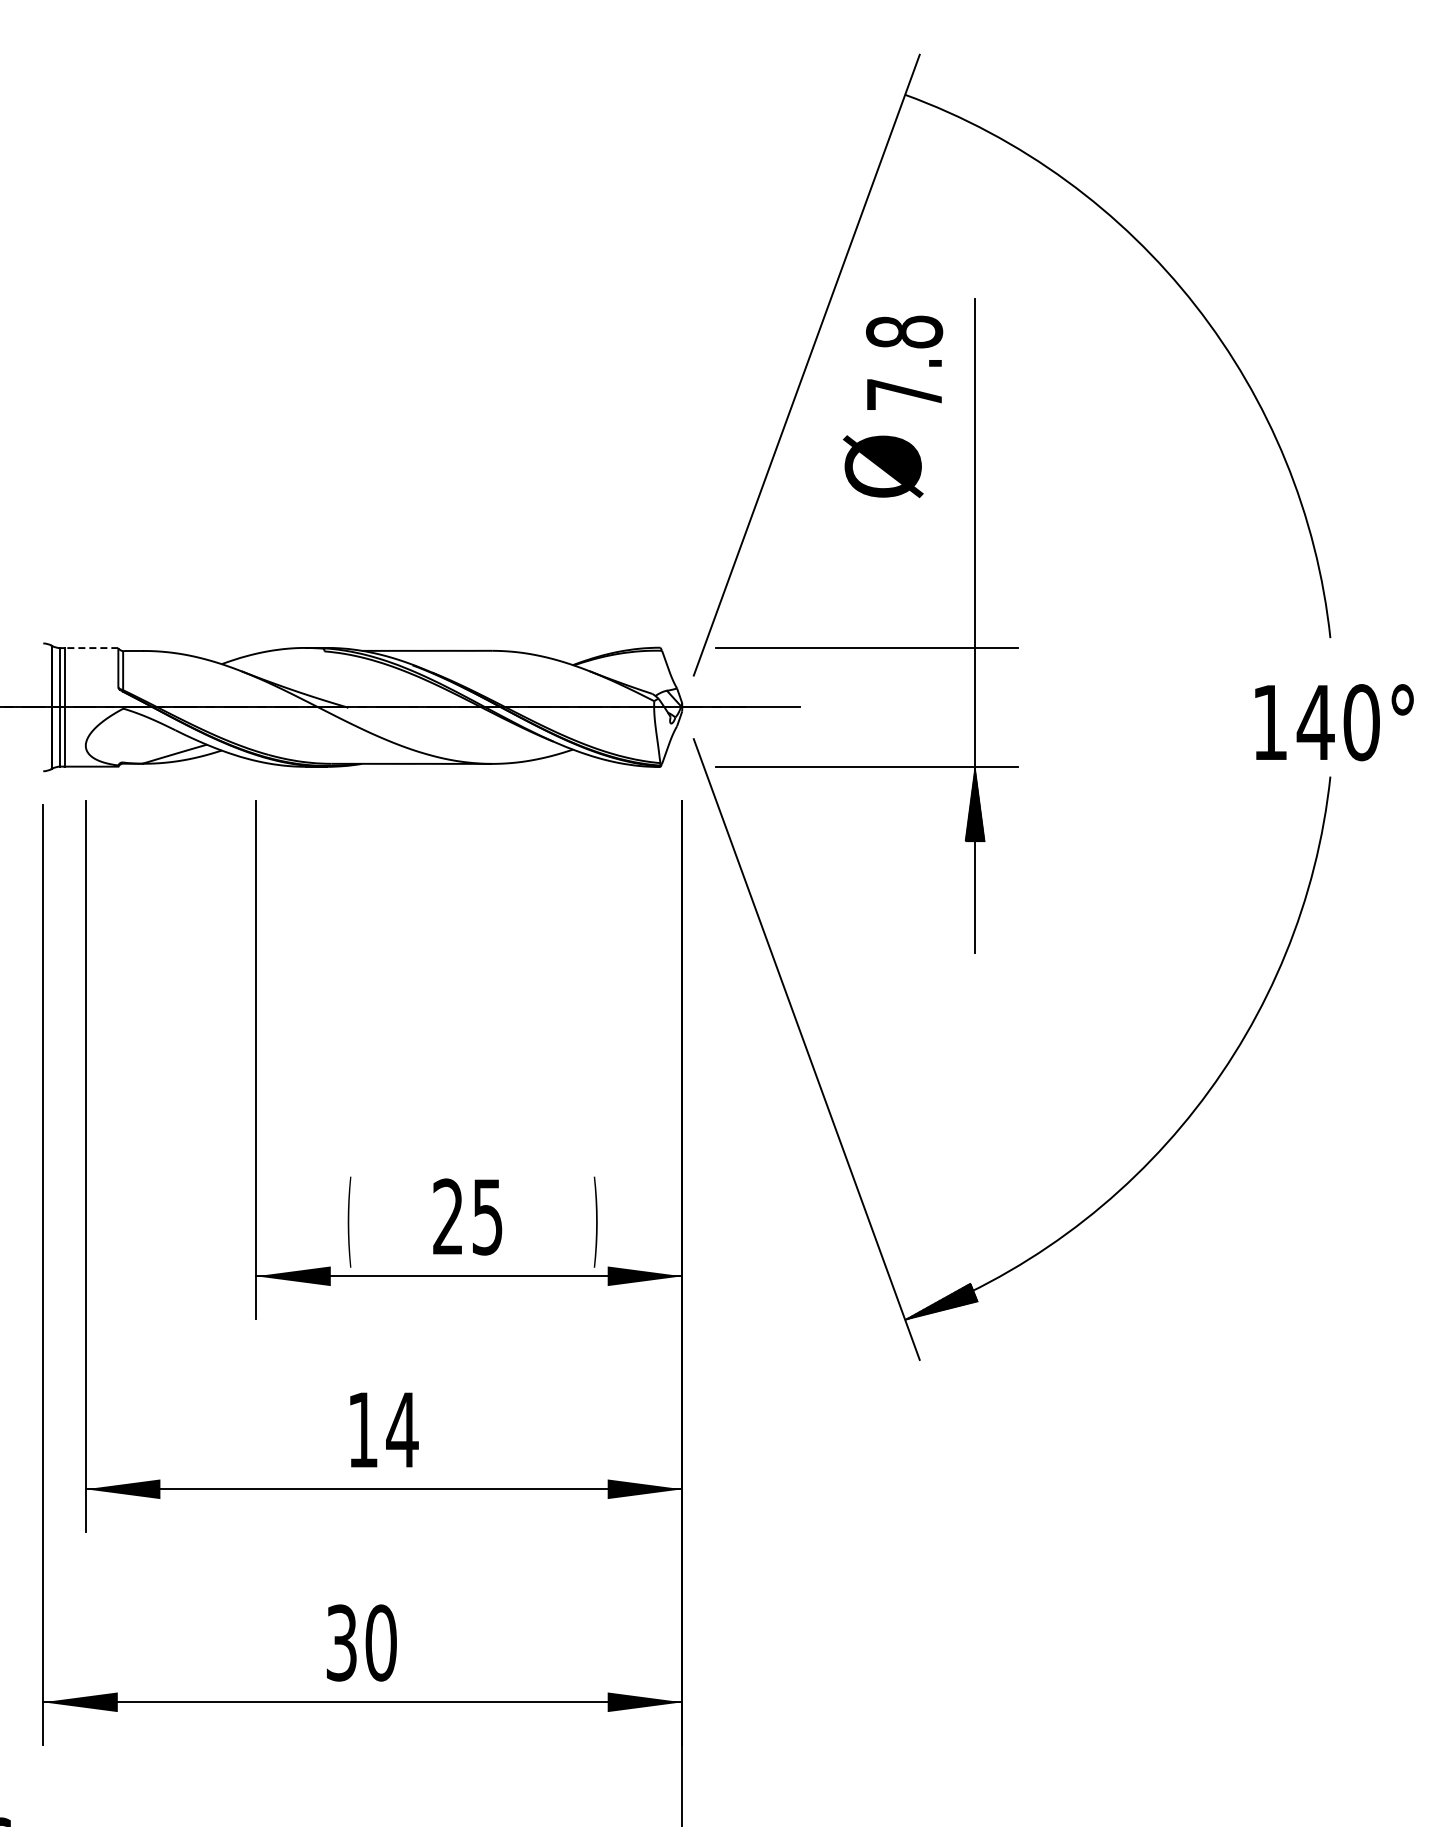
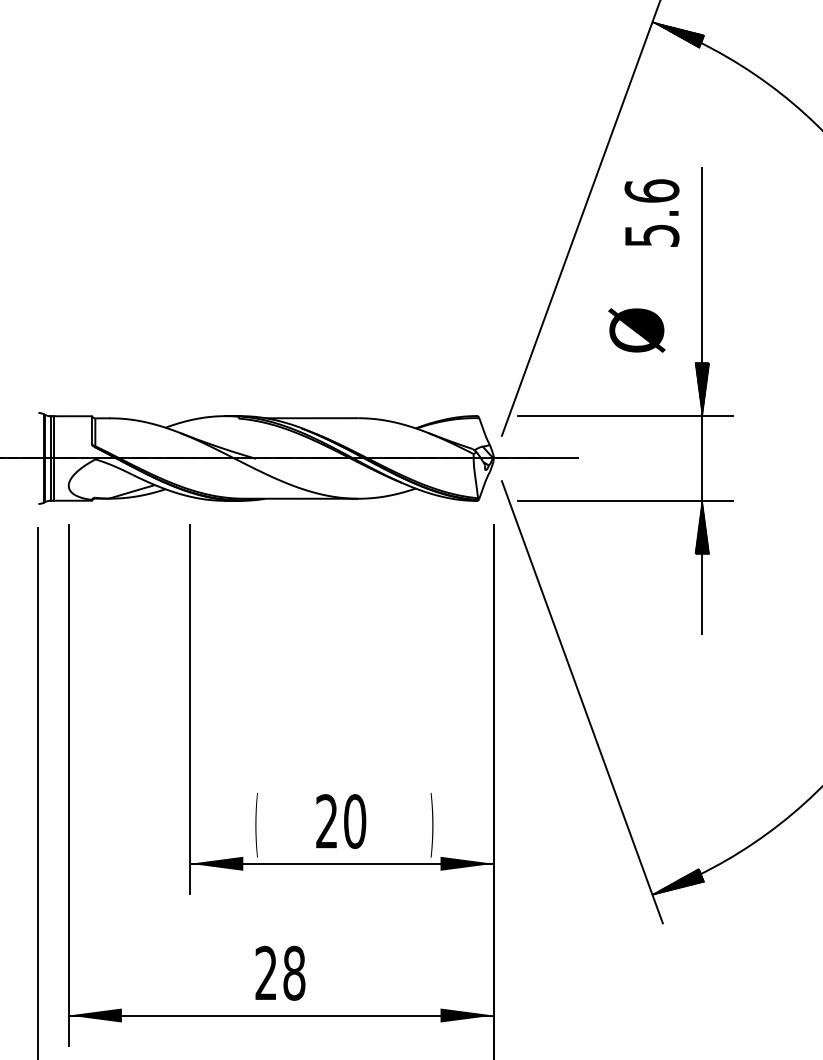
hatch: (941, 112) -> (678, 34), added
text: (904, 362) -> (651, 212), 7.8 -> 5.6
text: (883, 466) -> (637, 330), moved
hatch: (974, 610) -> (701, 389), added
line: (91, 648) -> (72, 416), dashed -> solid
text: (487, 1216) -> (354, 821), 25 -> 20
text: (383, 1429) -> (280, 972), 14 -> 28

